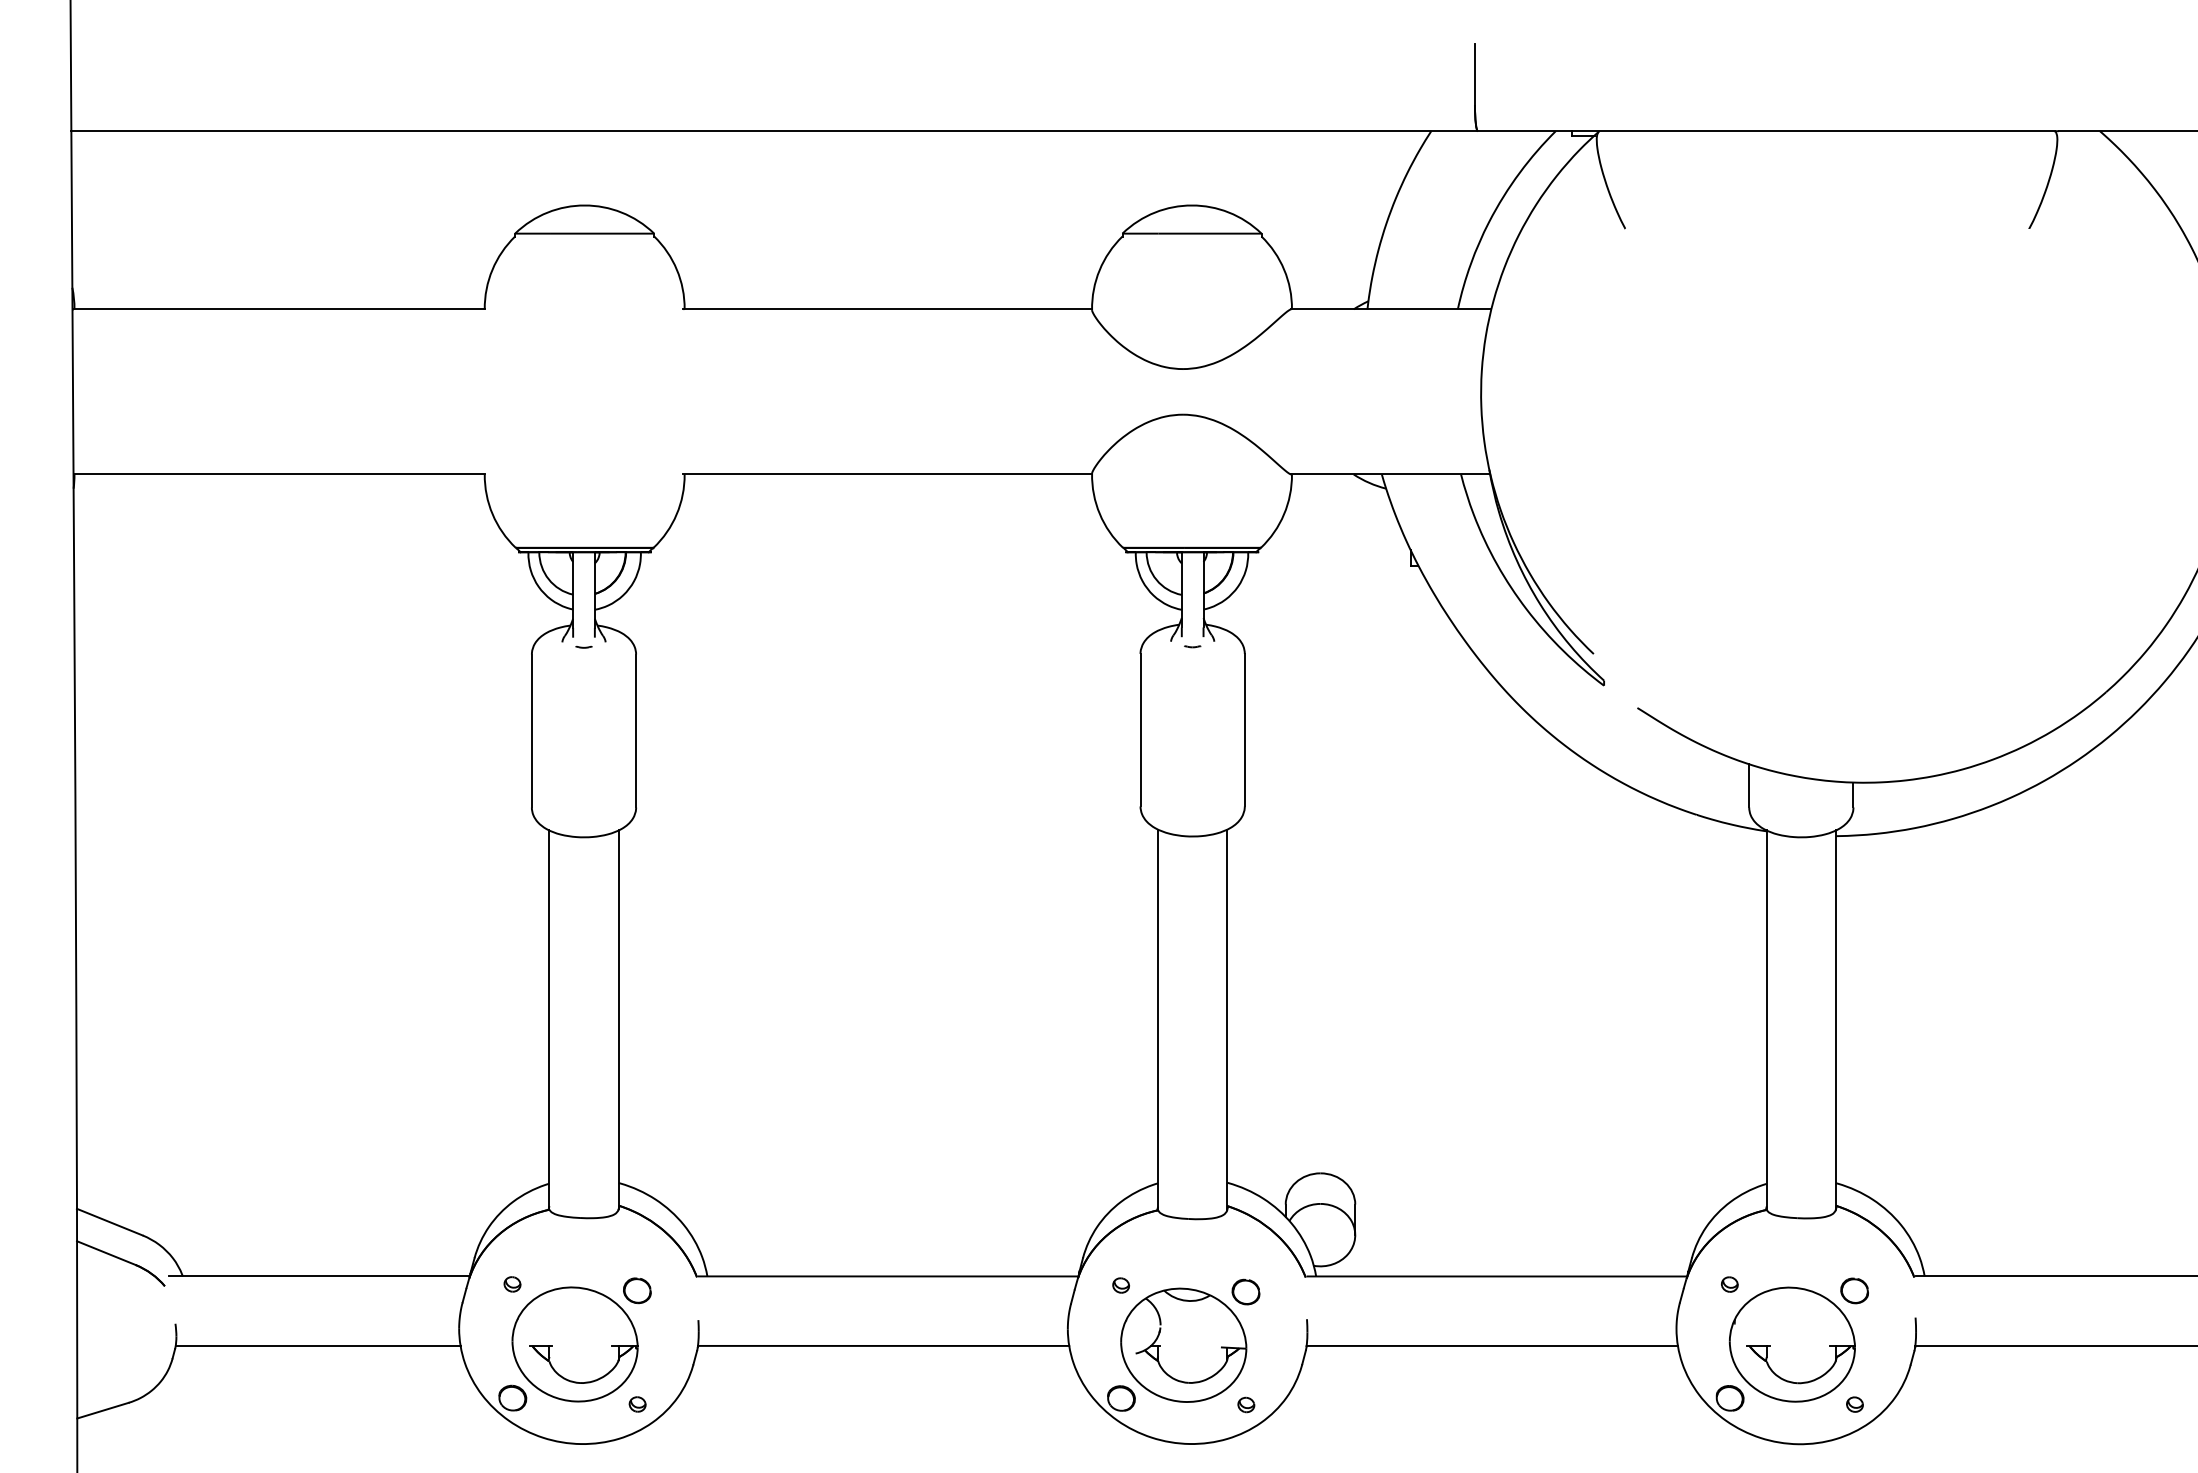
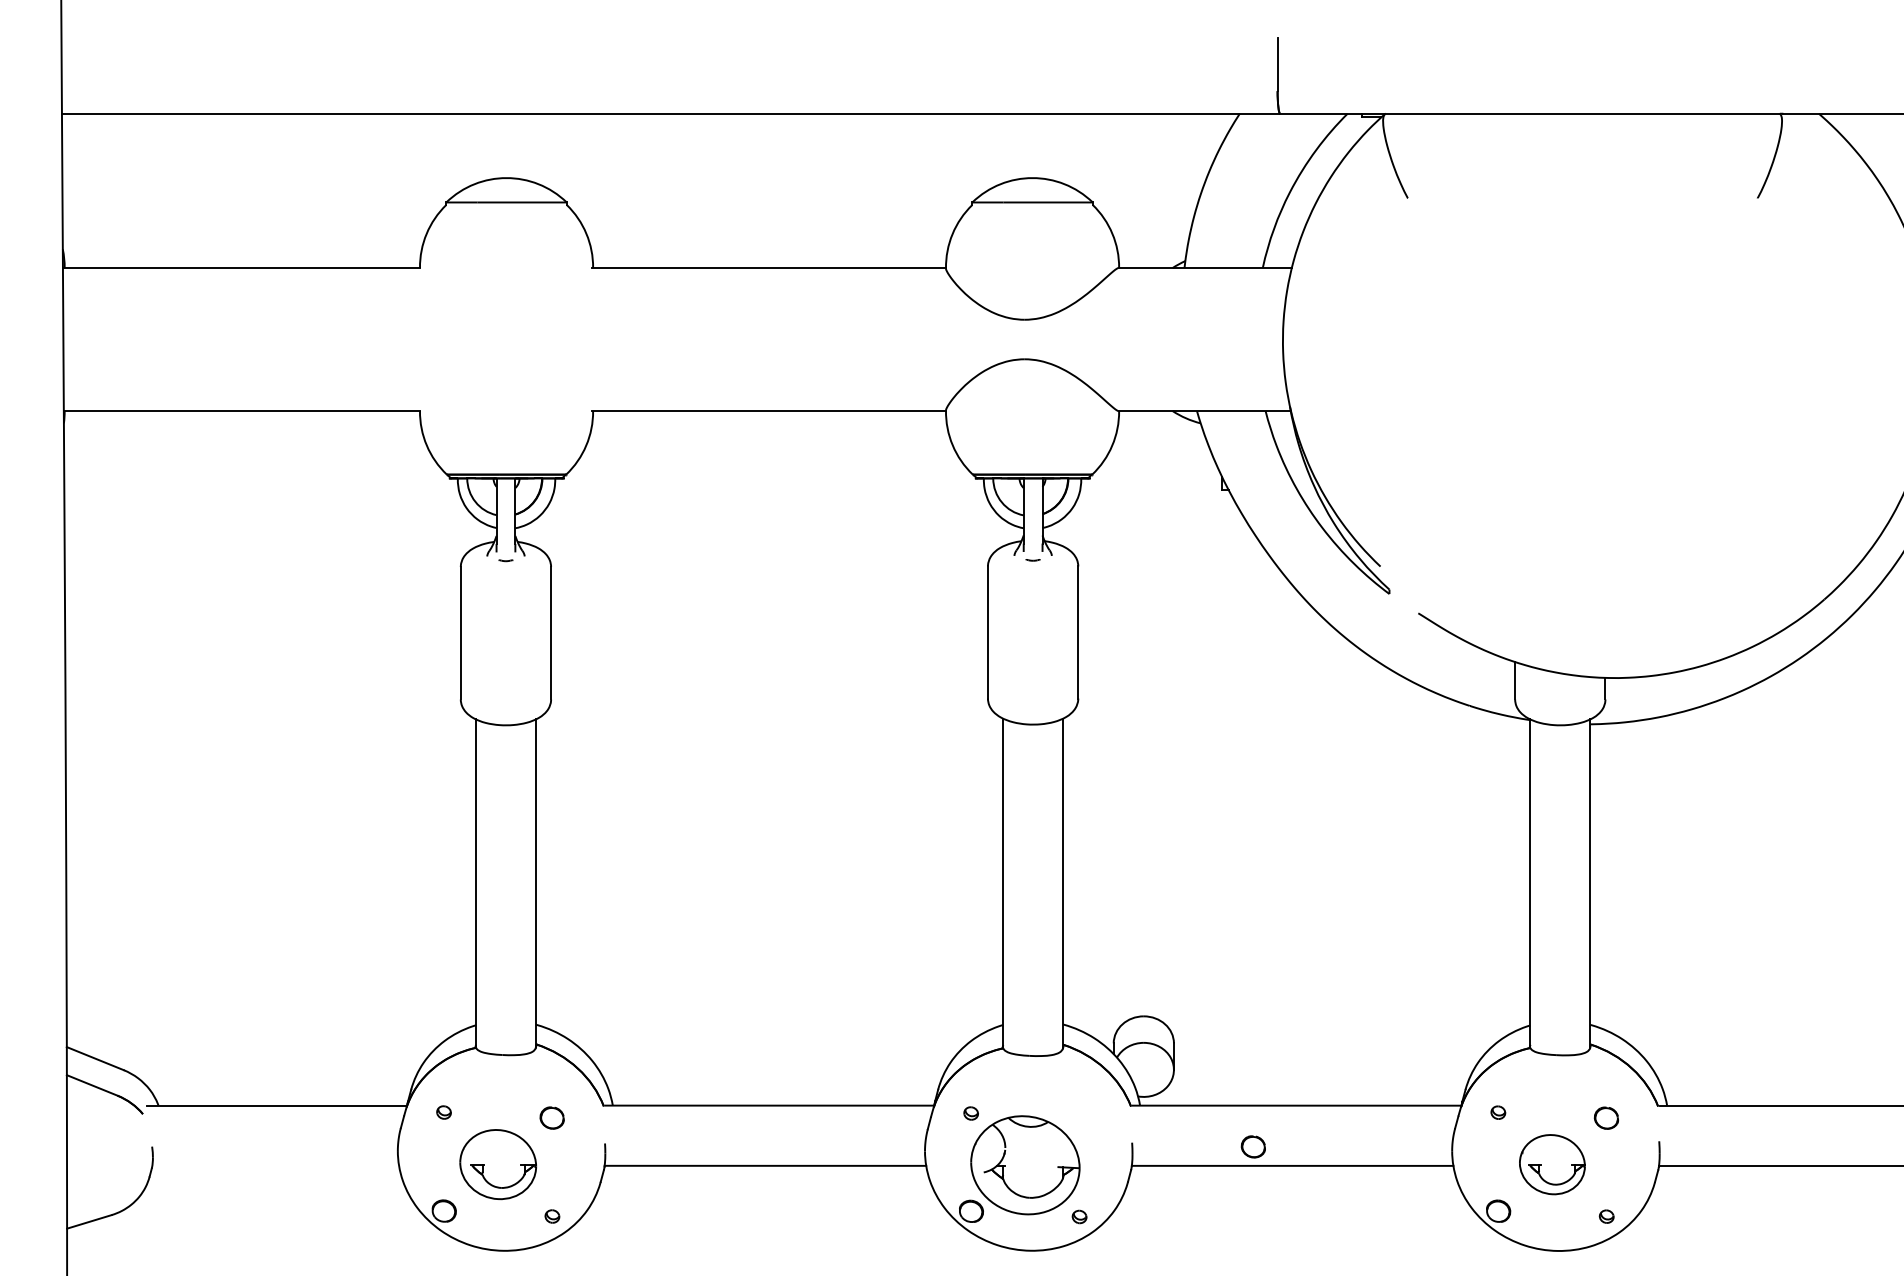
part: (1245, 1291) -> (1252, 1146), moved
part: (574, 1344) -> (497, 1164), size x0.7
part: (1791, 1344) -> (1551, 1164), size x0.6
line: (317, 1345) -> (275, 1165), removed

